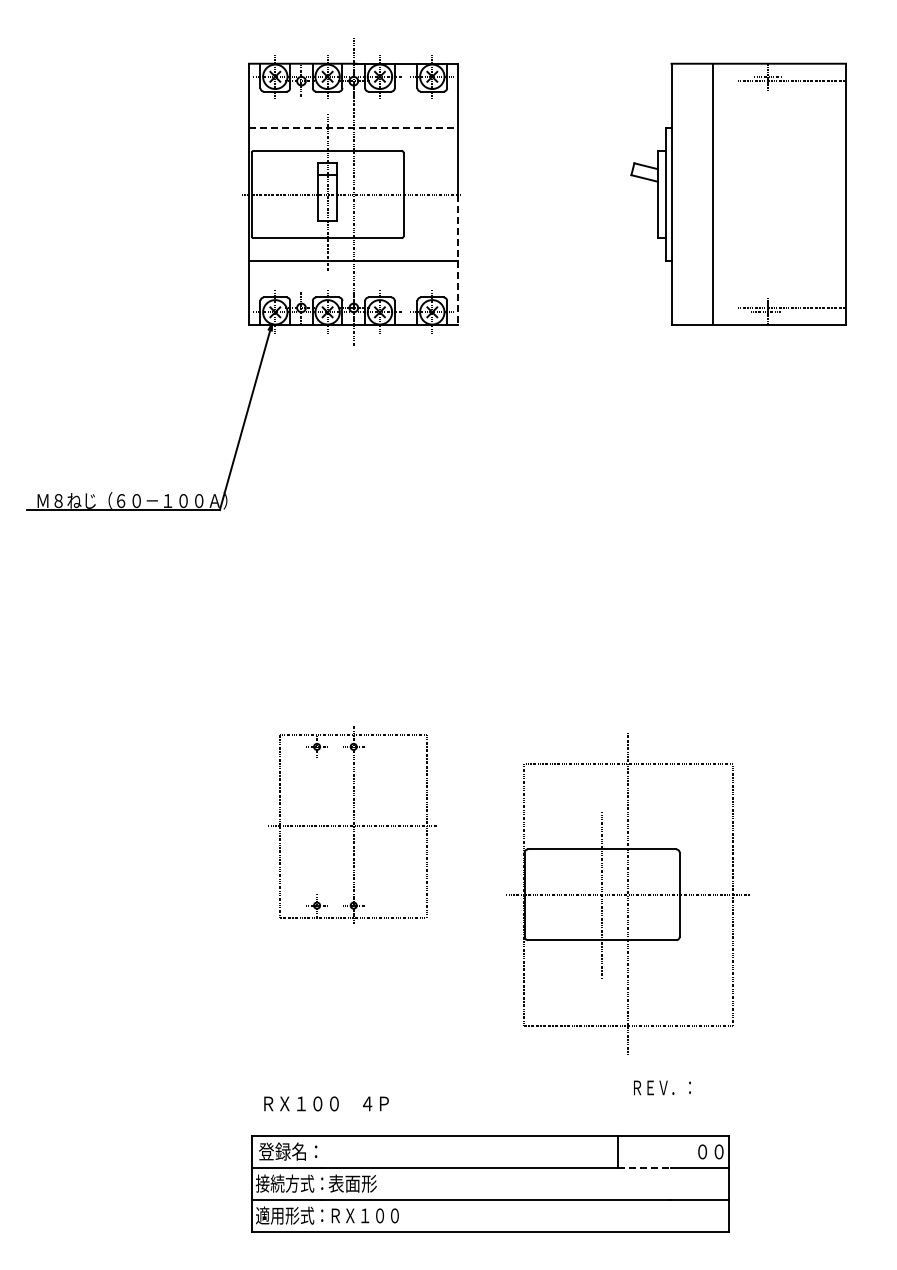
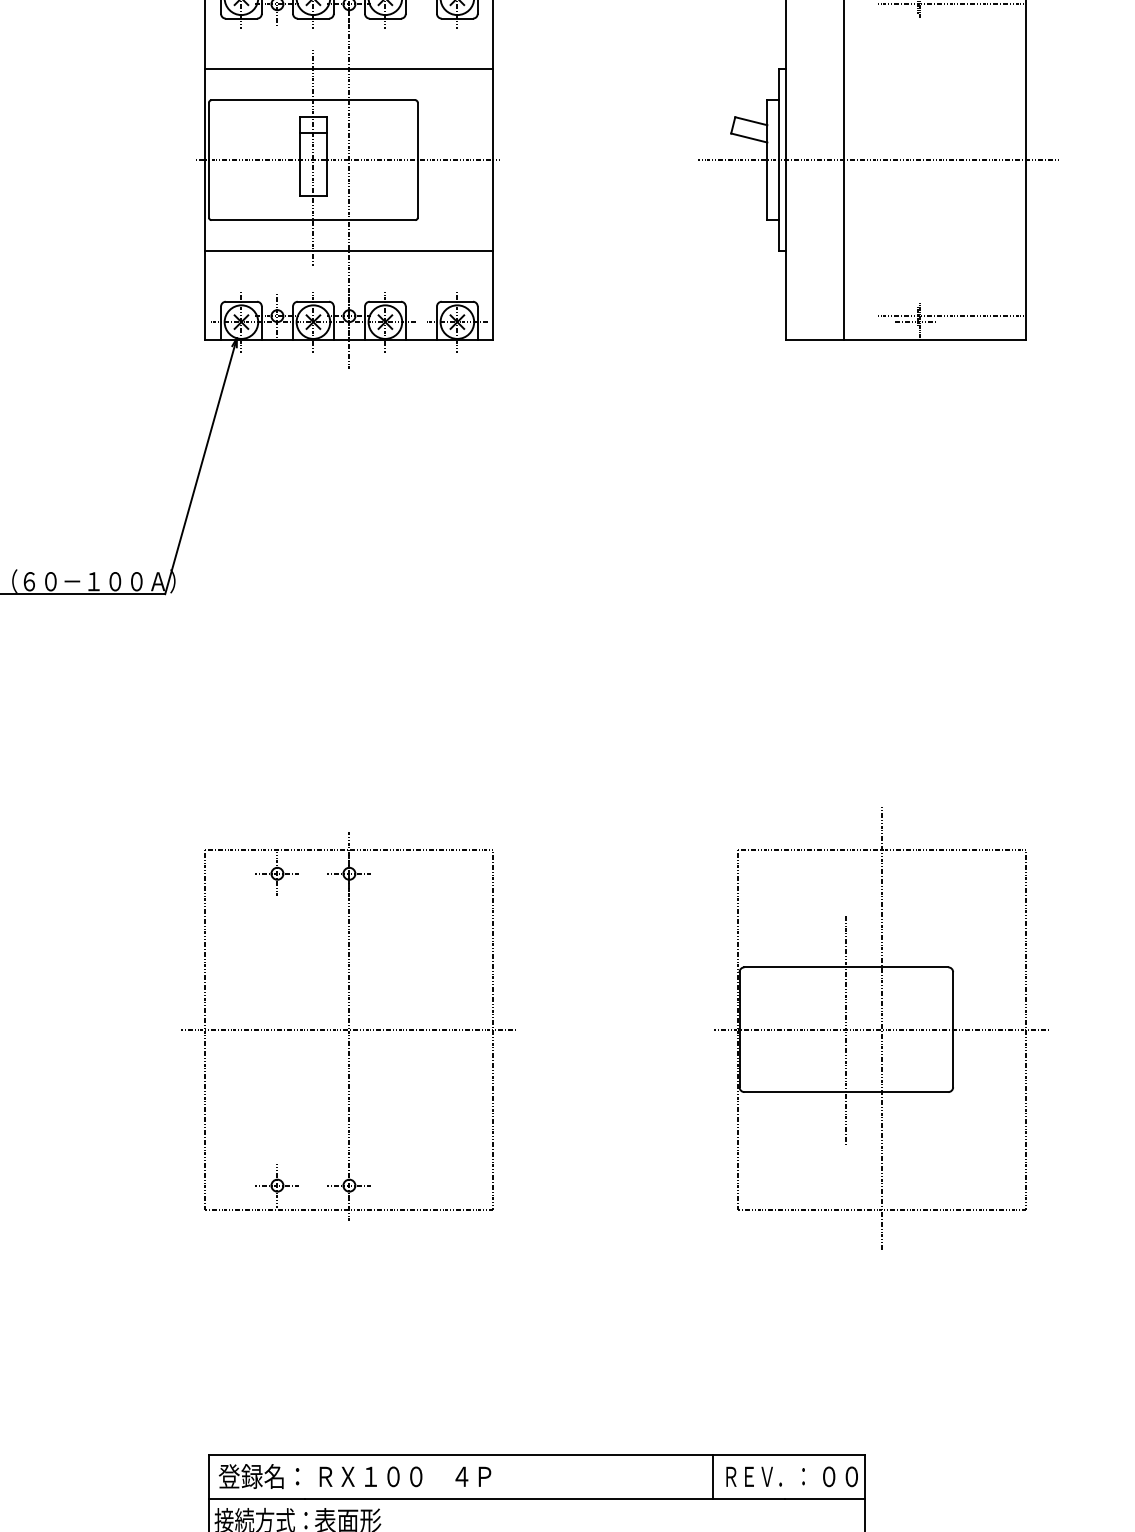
line: (353, 128) -> (348, 69), dashed -> solid
line: (738, 194) -> (878, 160), added
line: (458, 260) -> (493, 250), dashed -> solid
part: (353, 824) -> (348, 1026), size x1.43
part: (627, 893) -> (881, 1027), moved
text: (662, 1087) -> (765, 1476), moved
text: (326, 1103) -> (405, 1476), moved
line: (645, 1167) -> (750, 1498), dashed -> solid

